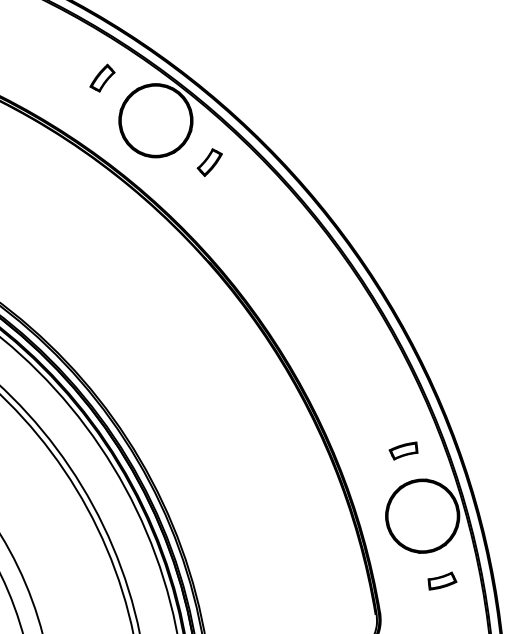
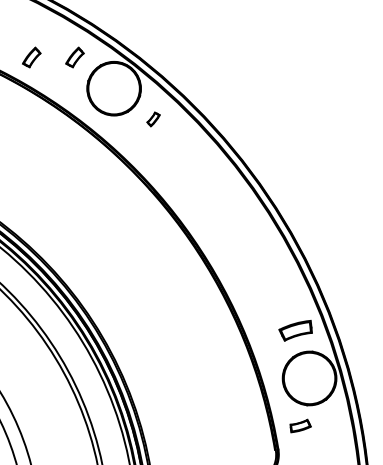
part: (43, 77) -> (31, 56), added
part: (209, 162) -> (153, 119), size x0.7
part: (403, 450) -> (295, 330), size x1.6
part: (442, 580) -> (300, 425), moved

